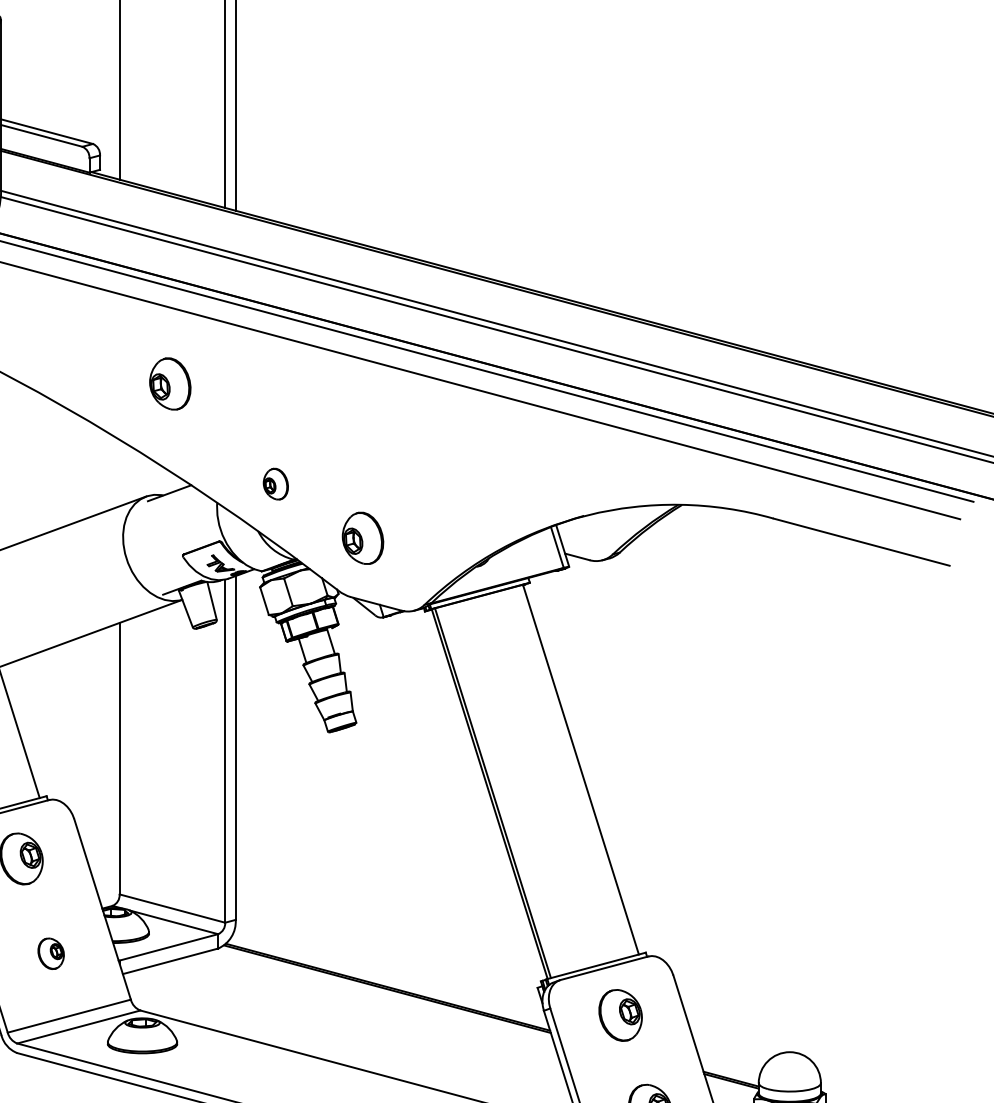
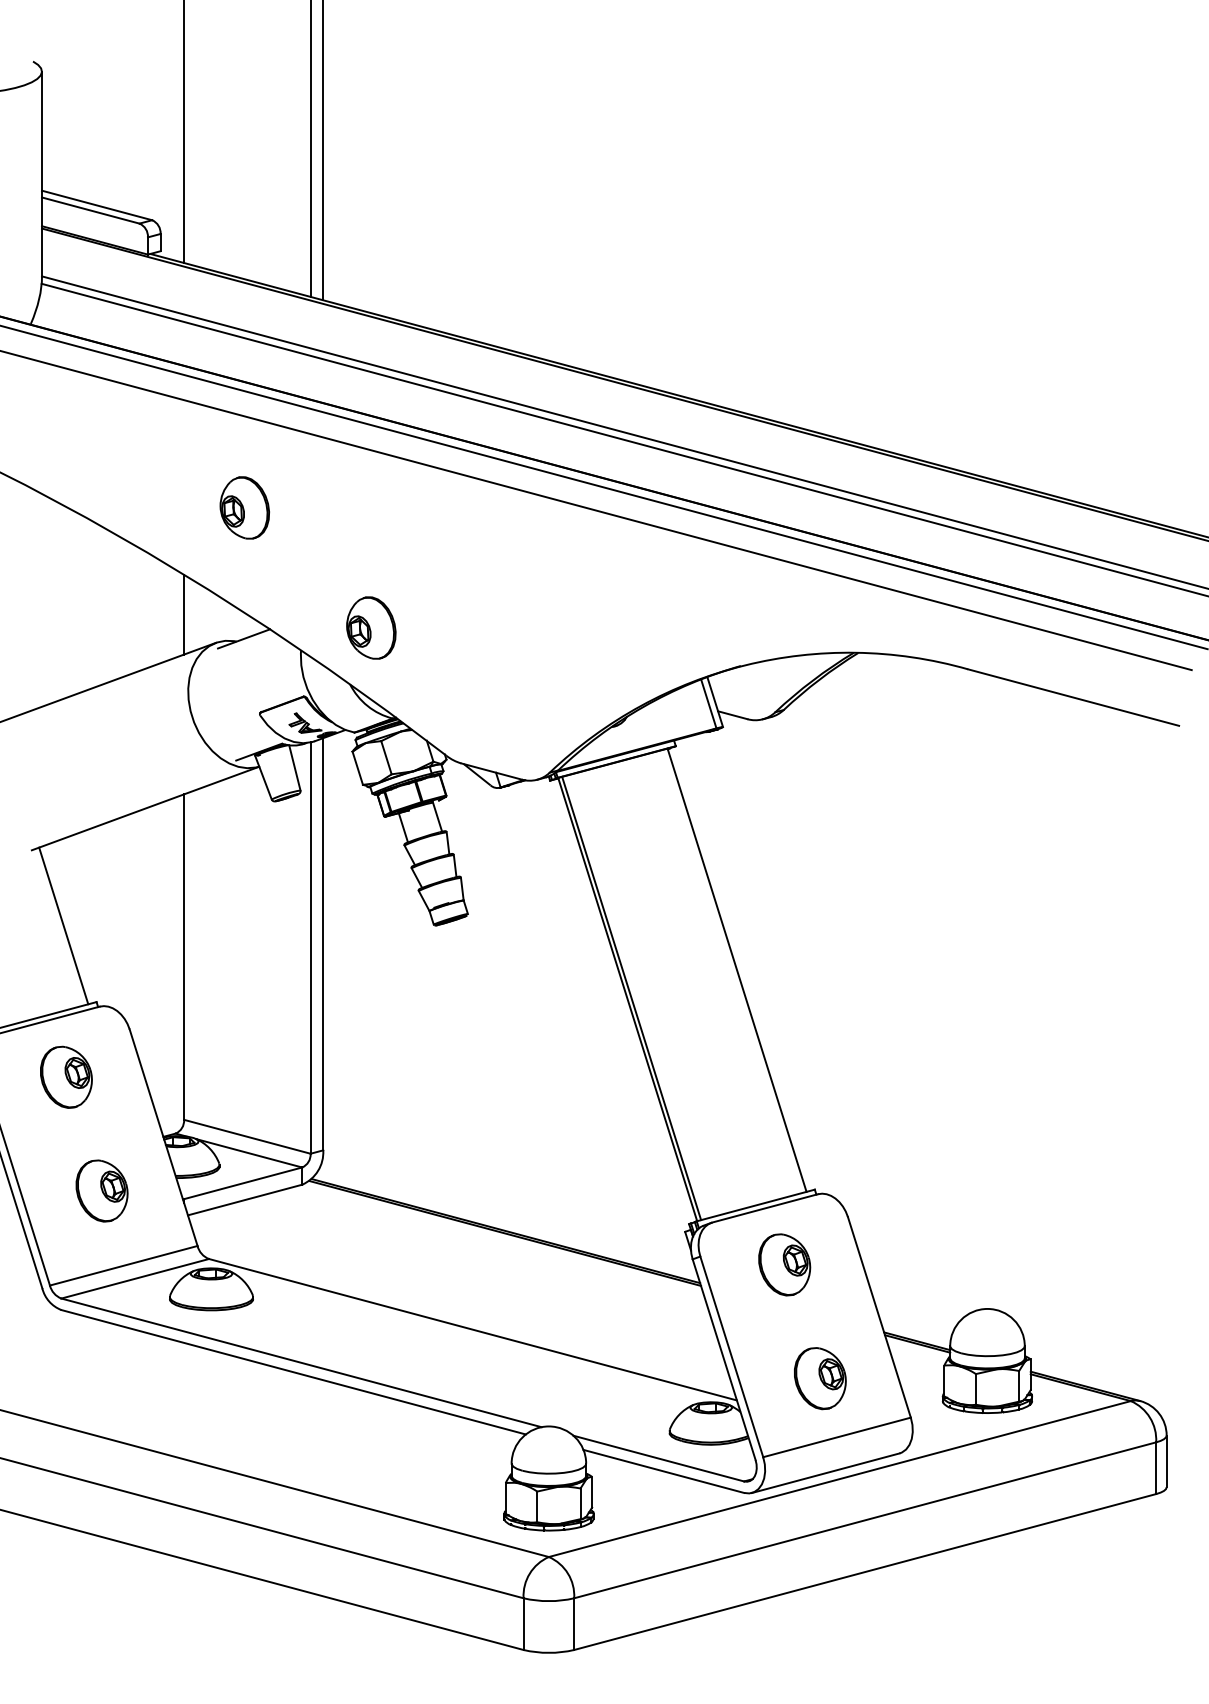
line: (119, 472) -> (184, 614), added
part: (275, 483) -> (371, 627), size x1.67
part: (362, 537) -> (475, 692), removed
part: (50, 953) -> (101, 1190), size x1.67

